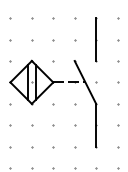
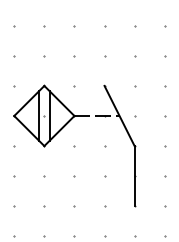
line: (96, 39) -> (134, 55), removed

